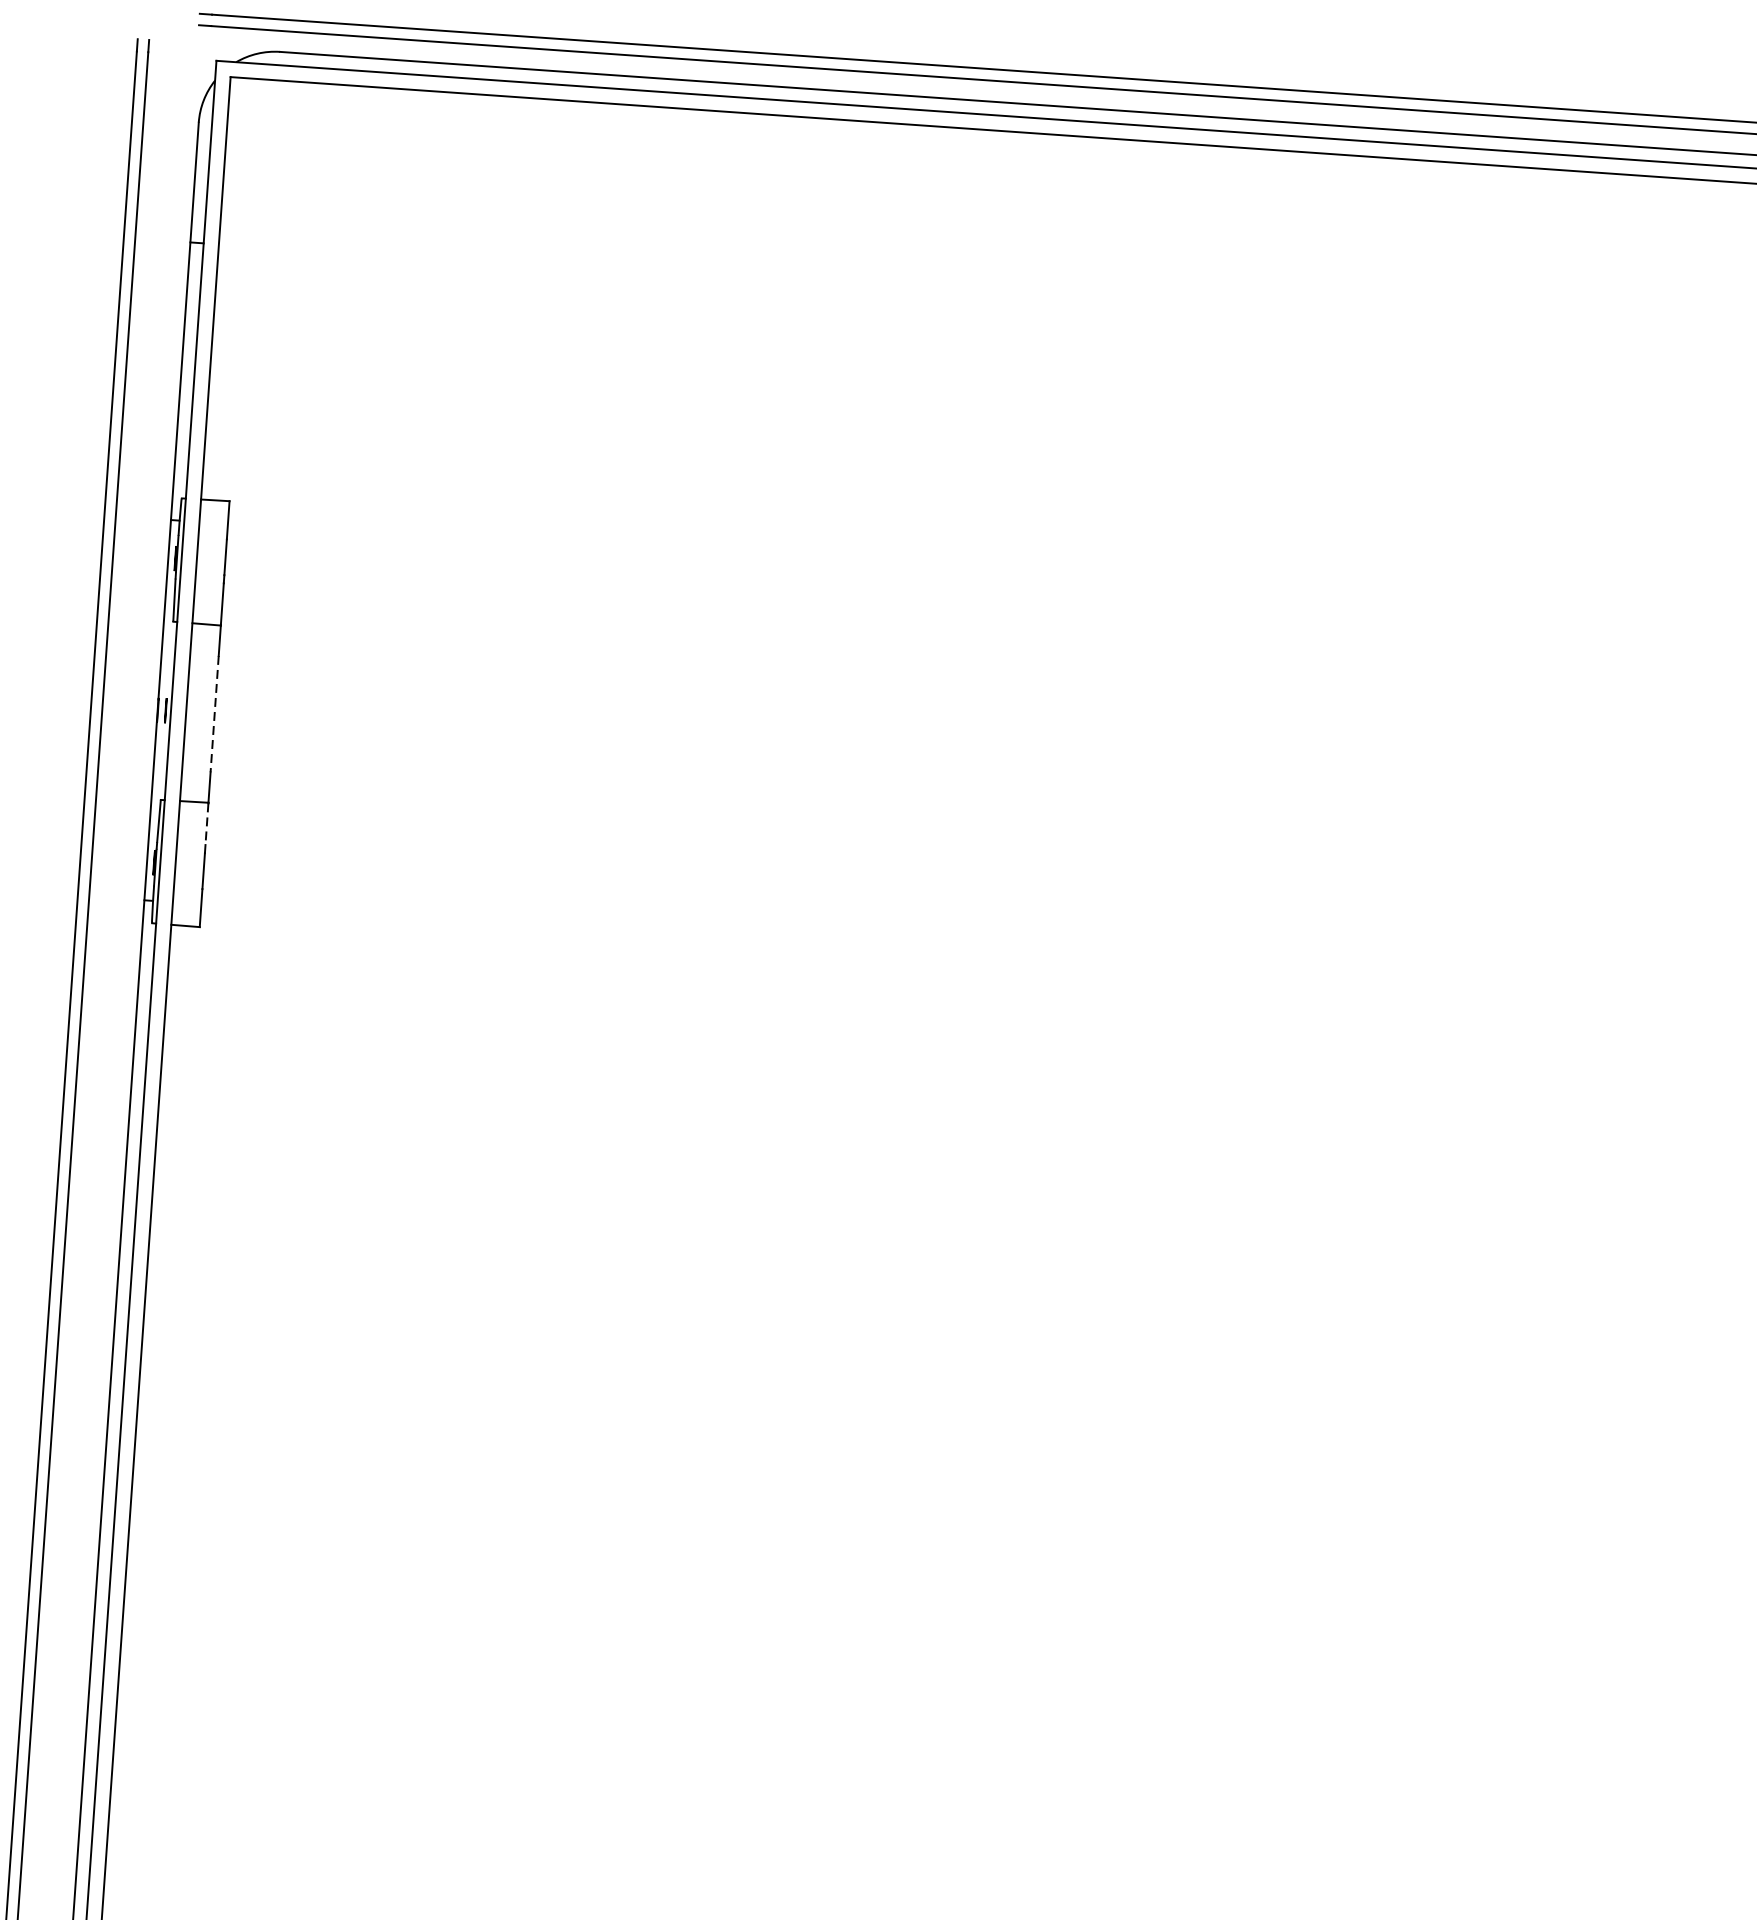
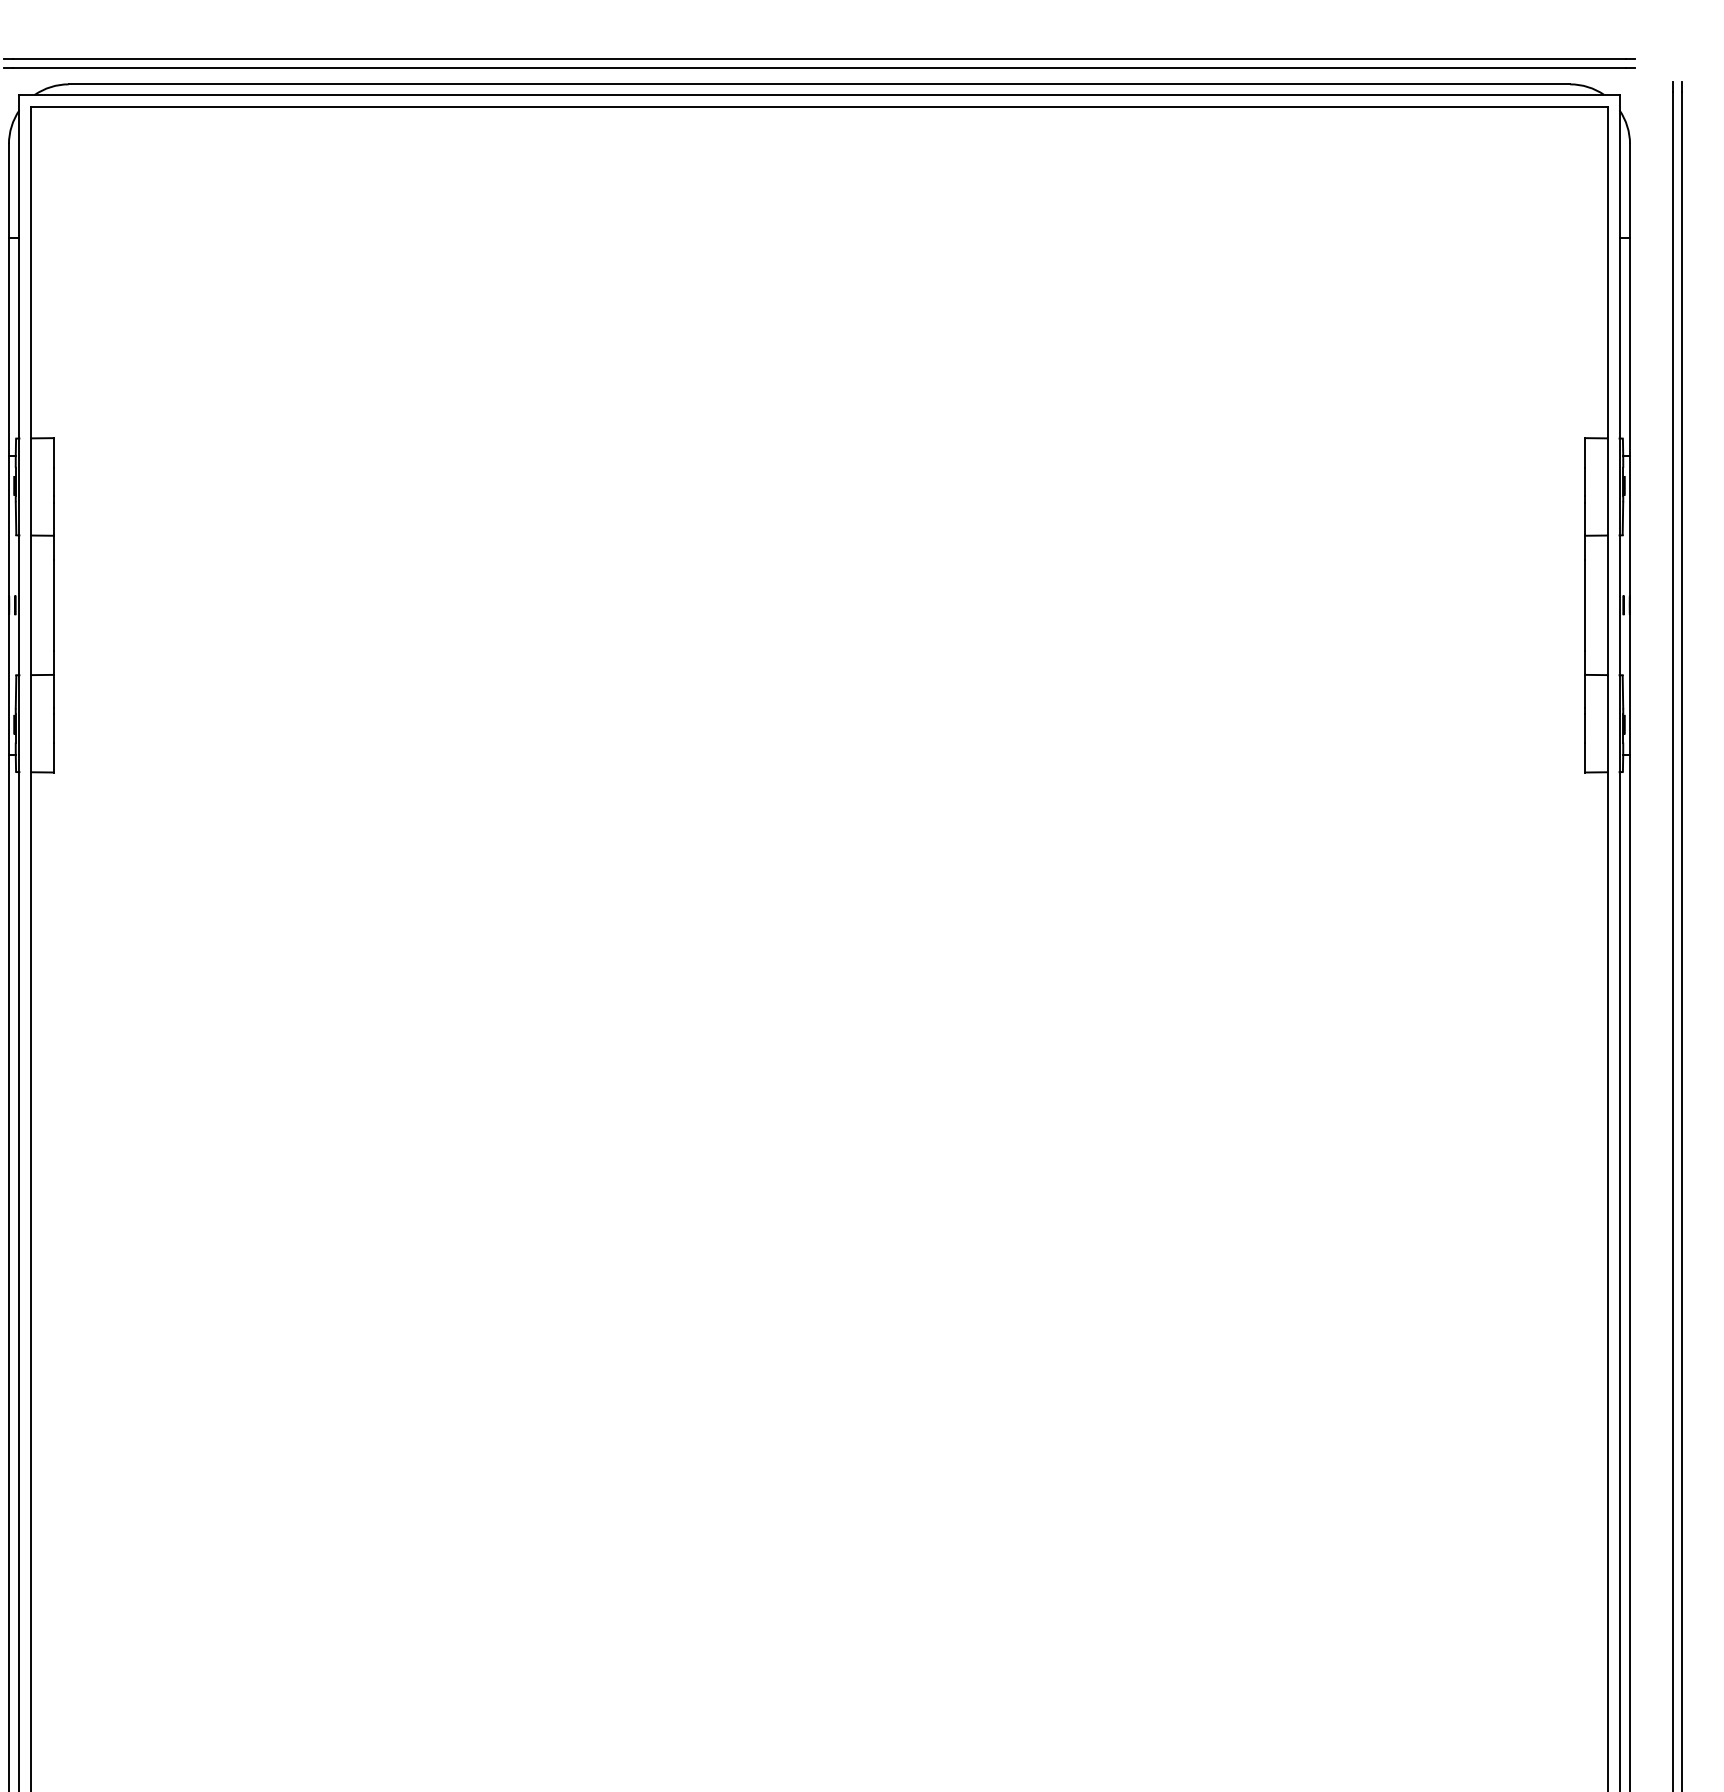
line: (214, 714) -> (53, 605), dashed -> solid
line: (206, 825) -> (53, 692), dashed -> solid

